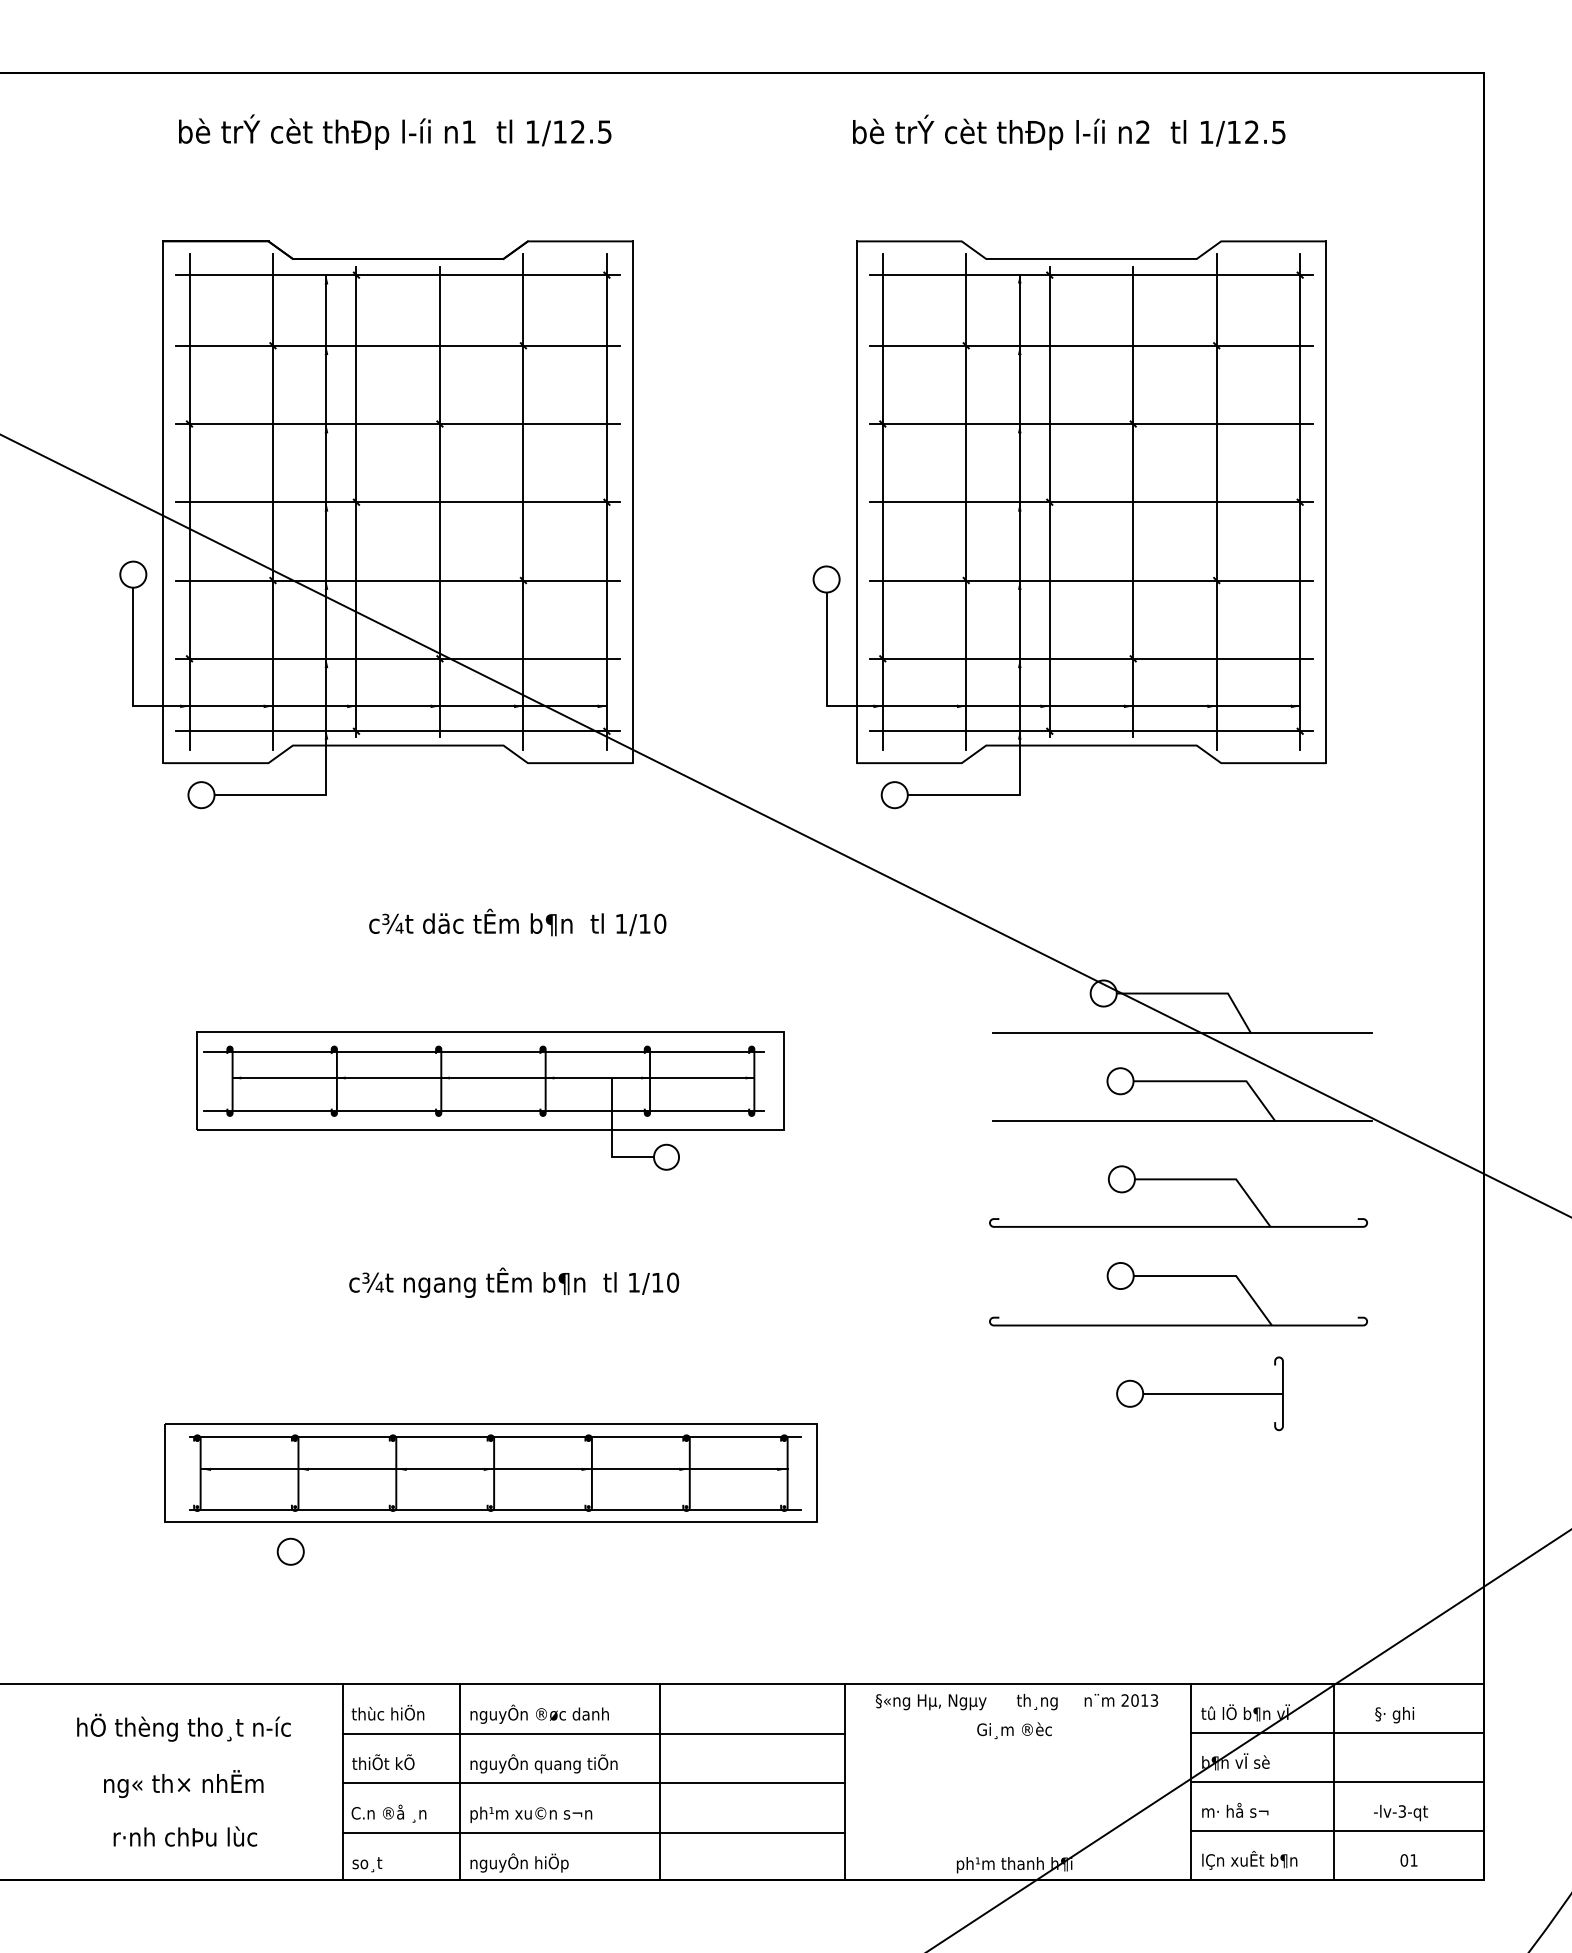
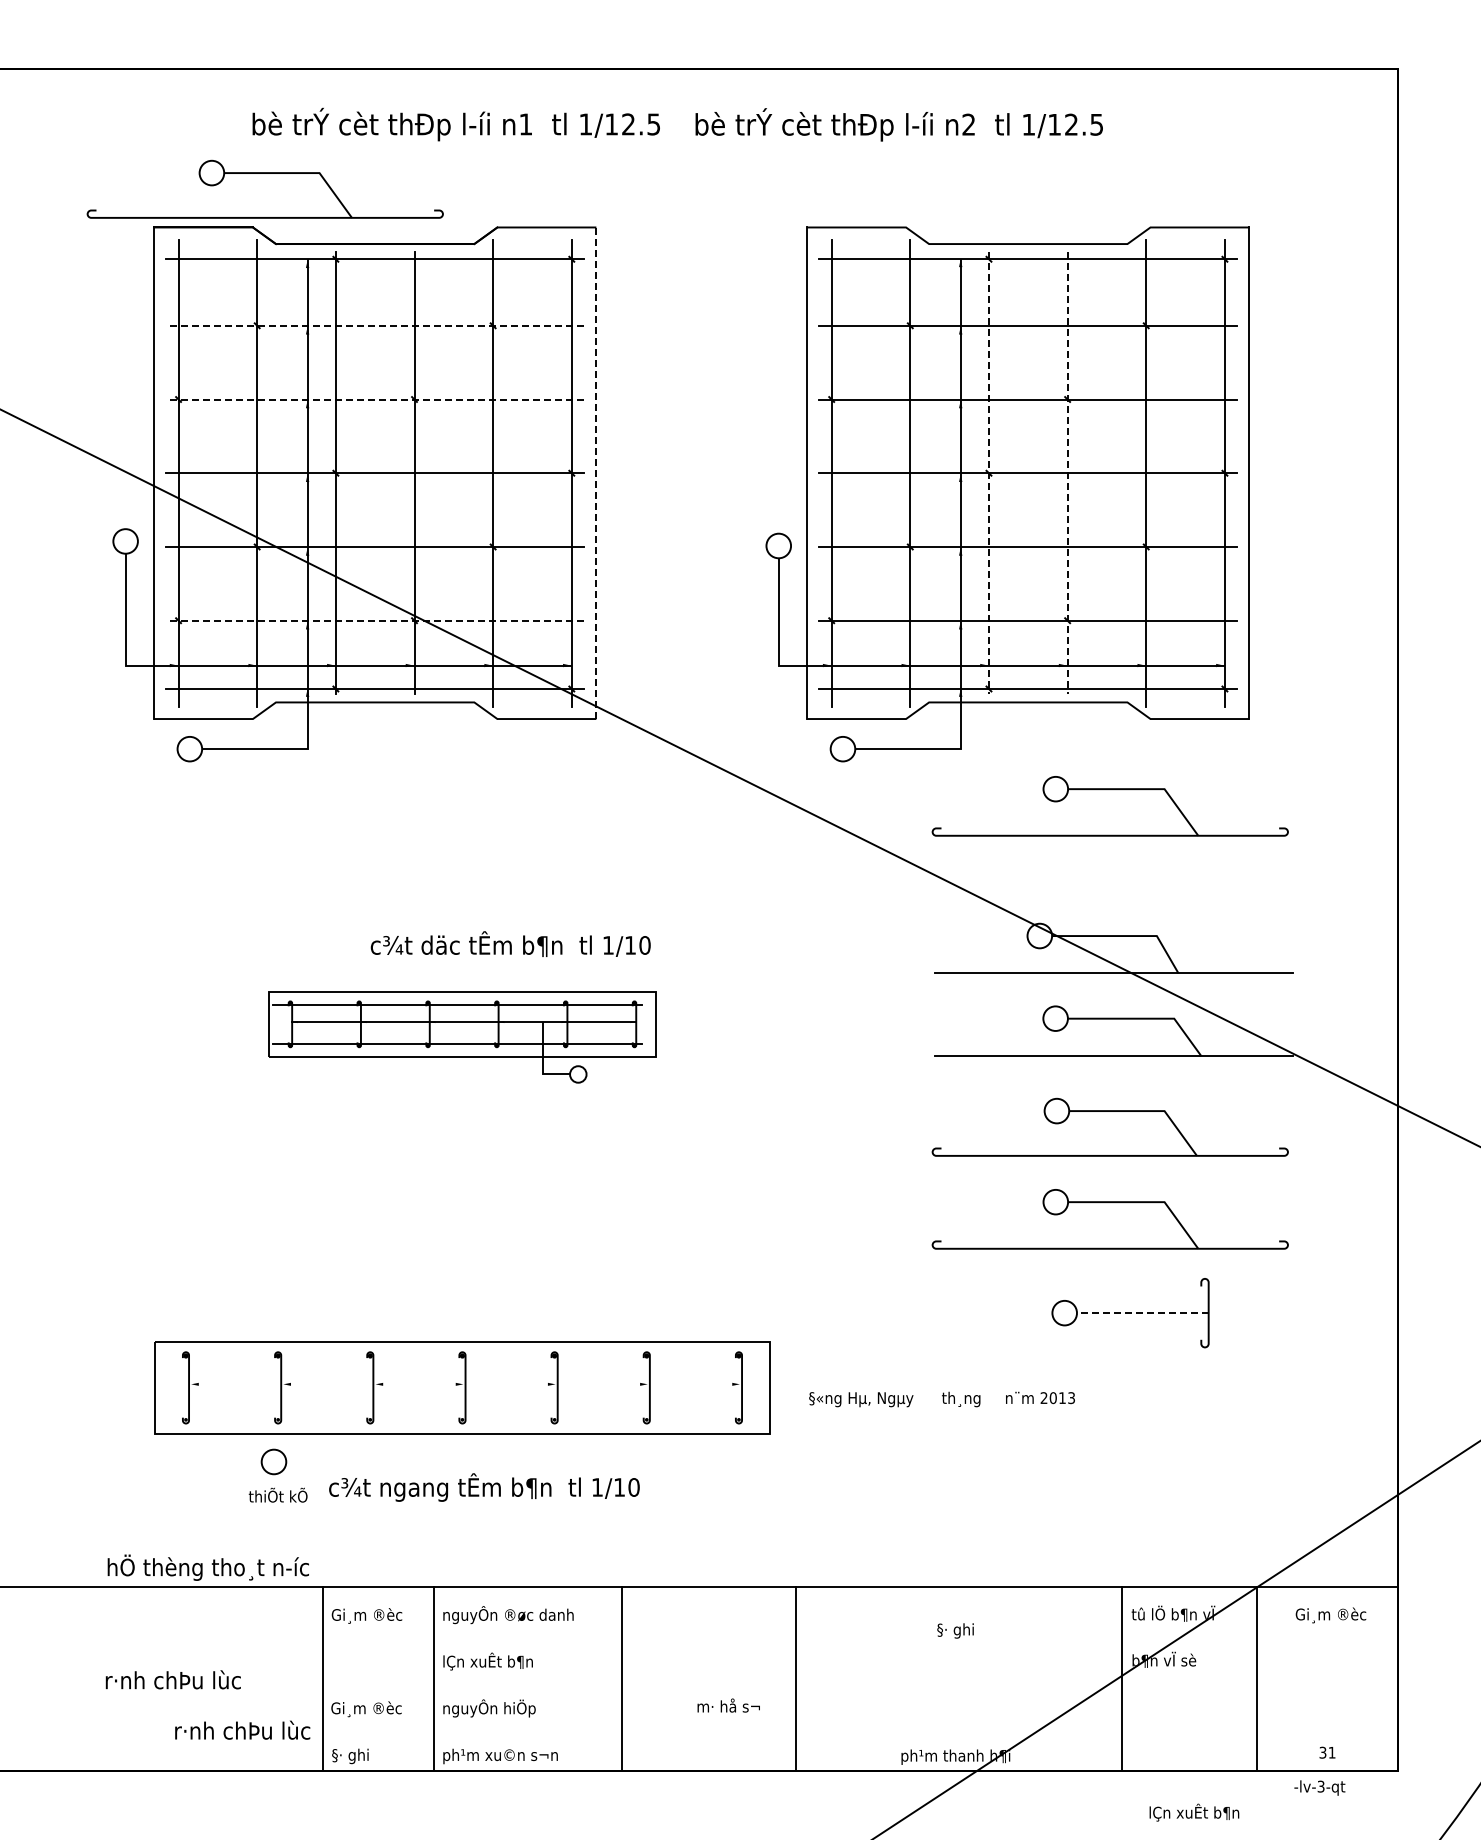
text: (394, 132) -> (455, 124), moved
text: (1068, 132) -> (898, 124), moved
part: (280, 184) -> (264, 173), added
line: (398, 345) -> (375, 325), solid -> dashed
line: (398, 423) -> (375, 399), solid -> dashed
line: (633, 502) -> (596, 473), solid -> dashed
line: (1049, 502) -> (988, 473), solid -> dashed
line: (1133, 502) -> (1067, 473), solid -> dashed
line: (398, 658) -> (375, 620), solid -> dashed
part: (1177, 839) -> (1109, 790), added
text: (517, 921) -> (510, 943), moved
part: (490, 1101) -> (462, 1037), size x0.7
text: (514, 1282) -> (484, 1487), moved
line: (1212, 1394) -> (1142, 1313), solid -> dashed
line: (495, 1436) -> (466, 1353), removed
line: (494, 1469) -> (465, 1384), removed
line: (495, 1509) -> (466, 1422), removed
text: (1016, 1702) -> (941, 1399), moved
text: (388, 1713) -> (366, 1614), thùc hiÖn -> Gi¸m ®èc
text: (1412, 1714) -> (1330, 1615), §· ghi -> Gi¸m ®èc
text: (183, 1727) -> (207, 1567), moved
text: (1014, 1730) -> (955, 1630), Gi¸m ®èc -> §· ghi
line: (1336, 1732) -> (1259, 1632), removed
line: (593, 1733) -> (559, 1633), removed
text: (382, 1761) -> (277, 1494), moved
text: (543, 1763) -> (512, 1661), nguyÔn quang tiÕn -> lÇn xuÊt b¶n
line: (1336, 1781) -> (1259, 1678), removed
text: (184, 1783) -> (173, 1680), ng« th× nhËm -> r·nh chÞu lùc
line: (593, 1783) -> (559, 1680), removed
text: (1235, 1810) -> (728, 1705), moved
text: (1400, 1812) -> (1319, 1787), moved
text: (391, 1813) -> (368, 1708), C.n ®å ¸n -> Gi¸m ®èc
text: (531, 1813) -> (500, 1708), ph¹m xu©n s¬n -> nguyÔn hiÖp
line: (1336, 1830) -> (1259, 1724), removed
line: (593, 1832) -> (559, 1726), removed
text: (185, 1835) -> (242, 1729), moved
text: (1249, 1860) -> (1194, 1812), moved
text: (1403, 1860) -> (1322, 1752), 01 -> 31
text: (531, 1863) -> (500, 1755), nguyÔn hiÖp -> ph¹m xu©n s¬n
text: (372, 1864) -> (350, 1756), so¸t -> §· ghi

